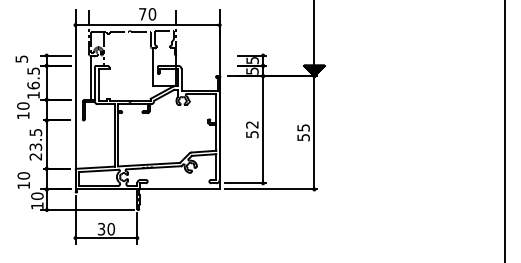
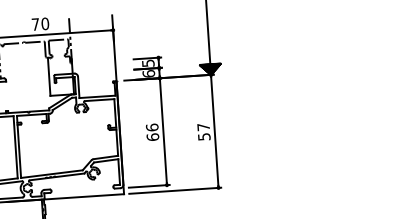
text: (252, 70) -> (148, 73), 5 -> 6
text: (303, 127) -> (203, 126), 55 -> 57
text: (252, 129) -> (152, 132), 52 -> 66

